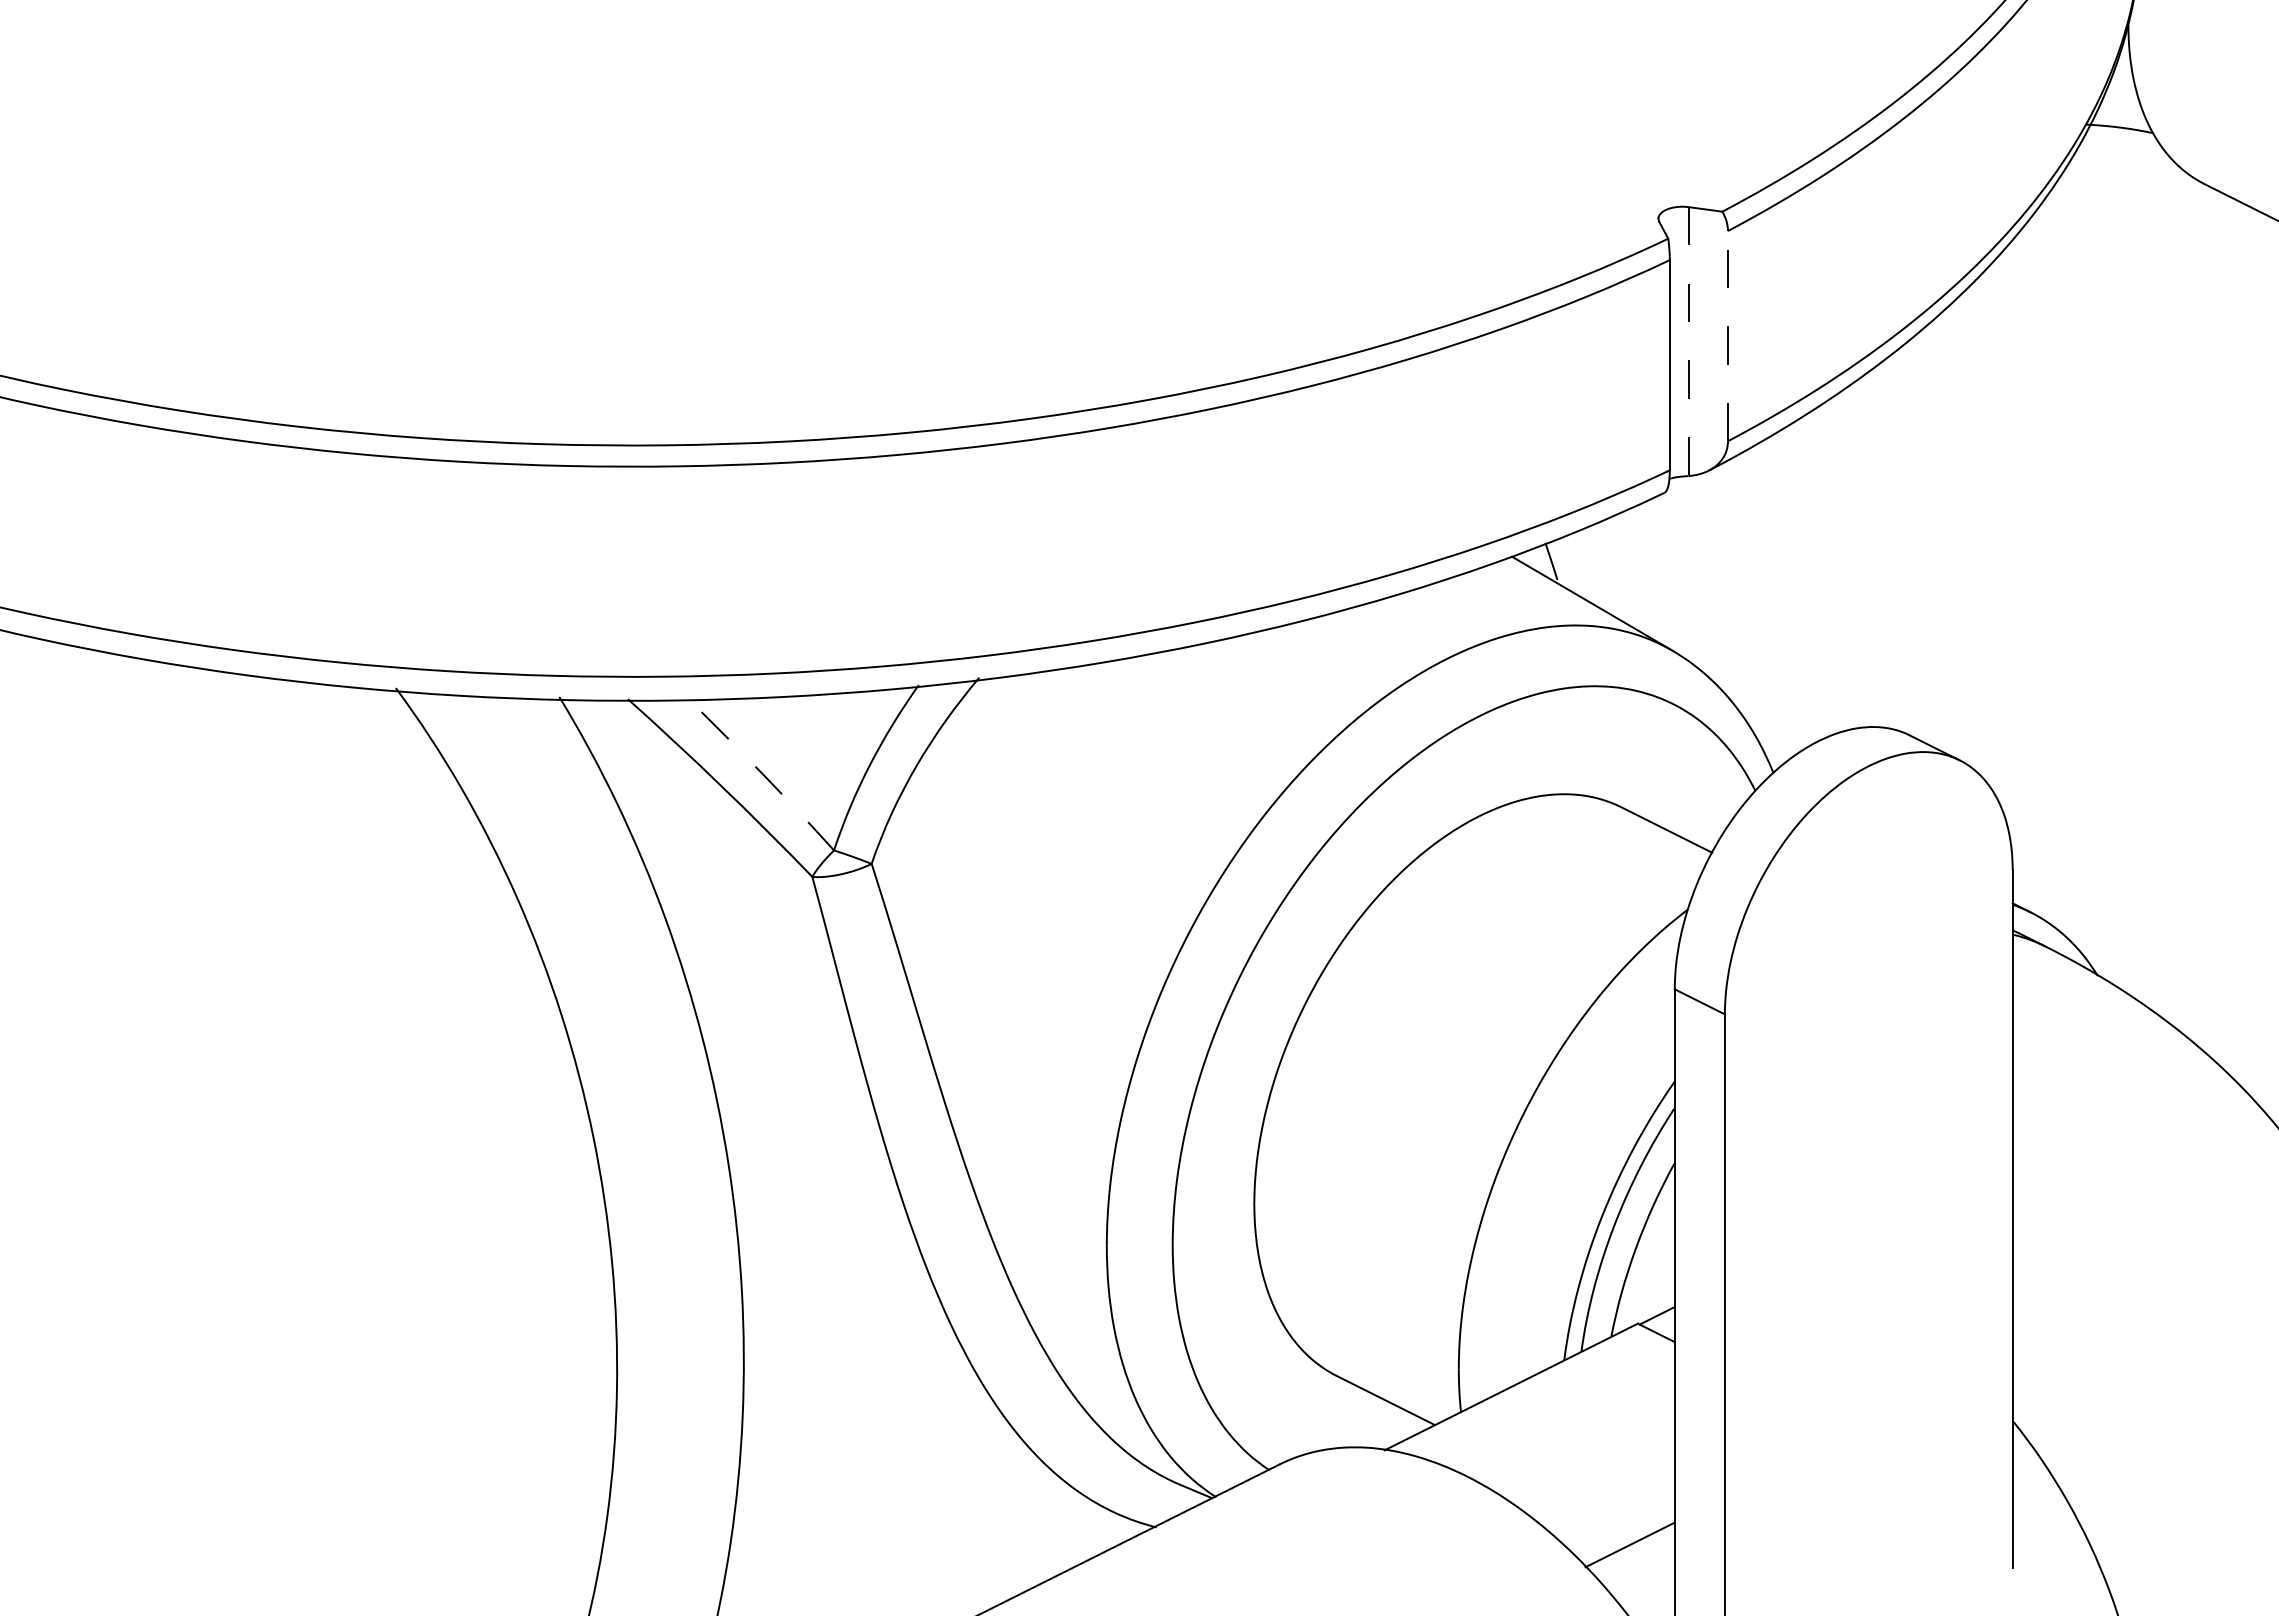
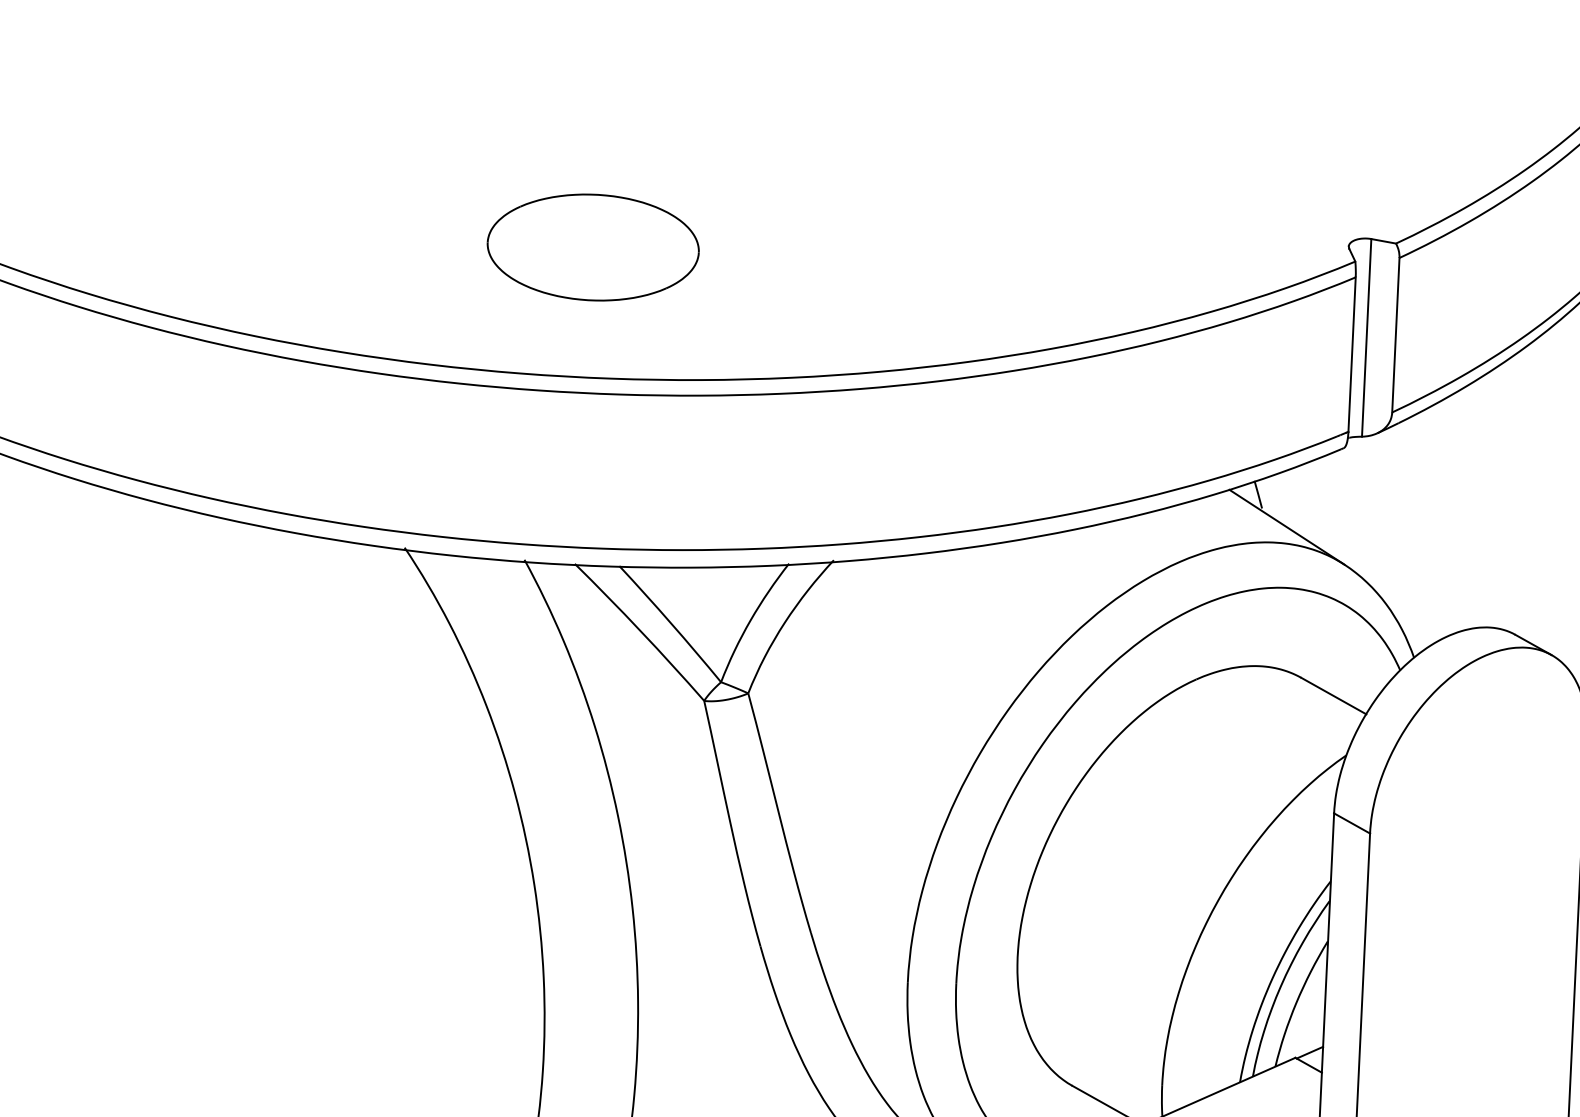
part: (632, 268) -> (593, 247), added
line: (1727, 335) -> (1395, 334), dashed -> solid
line: (1688, 342) -> (1366, 338), dashed -> solid
arc: (762, 773) -> (671, 623), dashed -> solid

